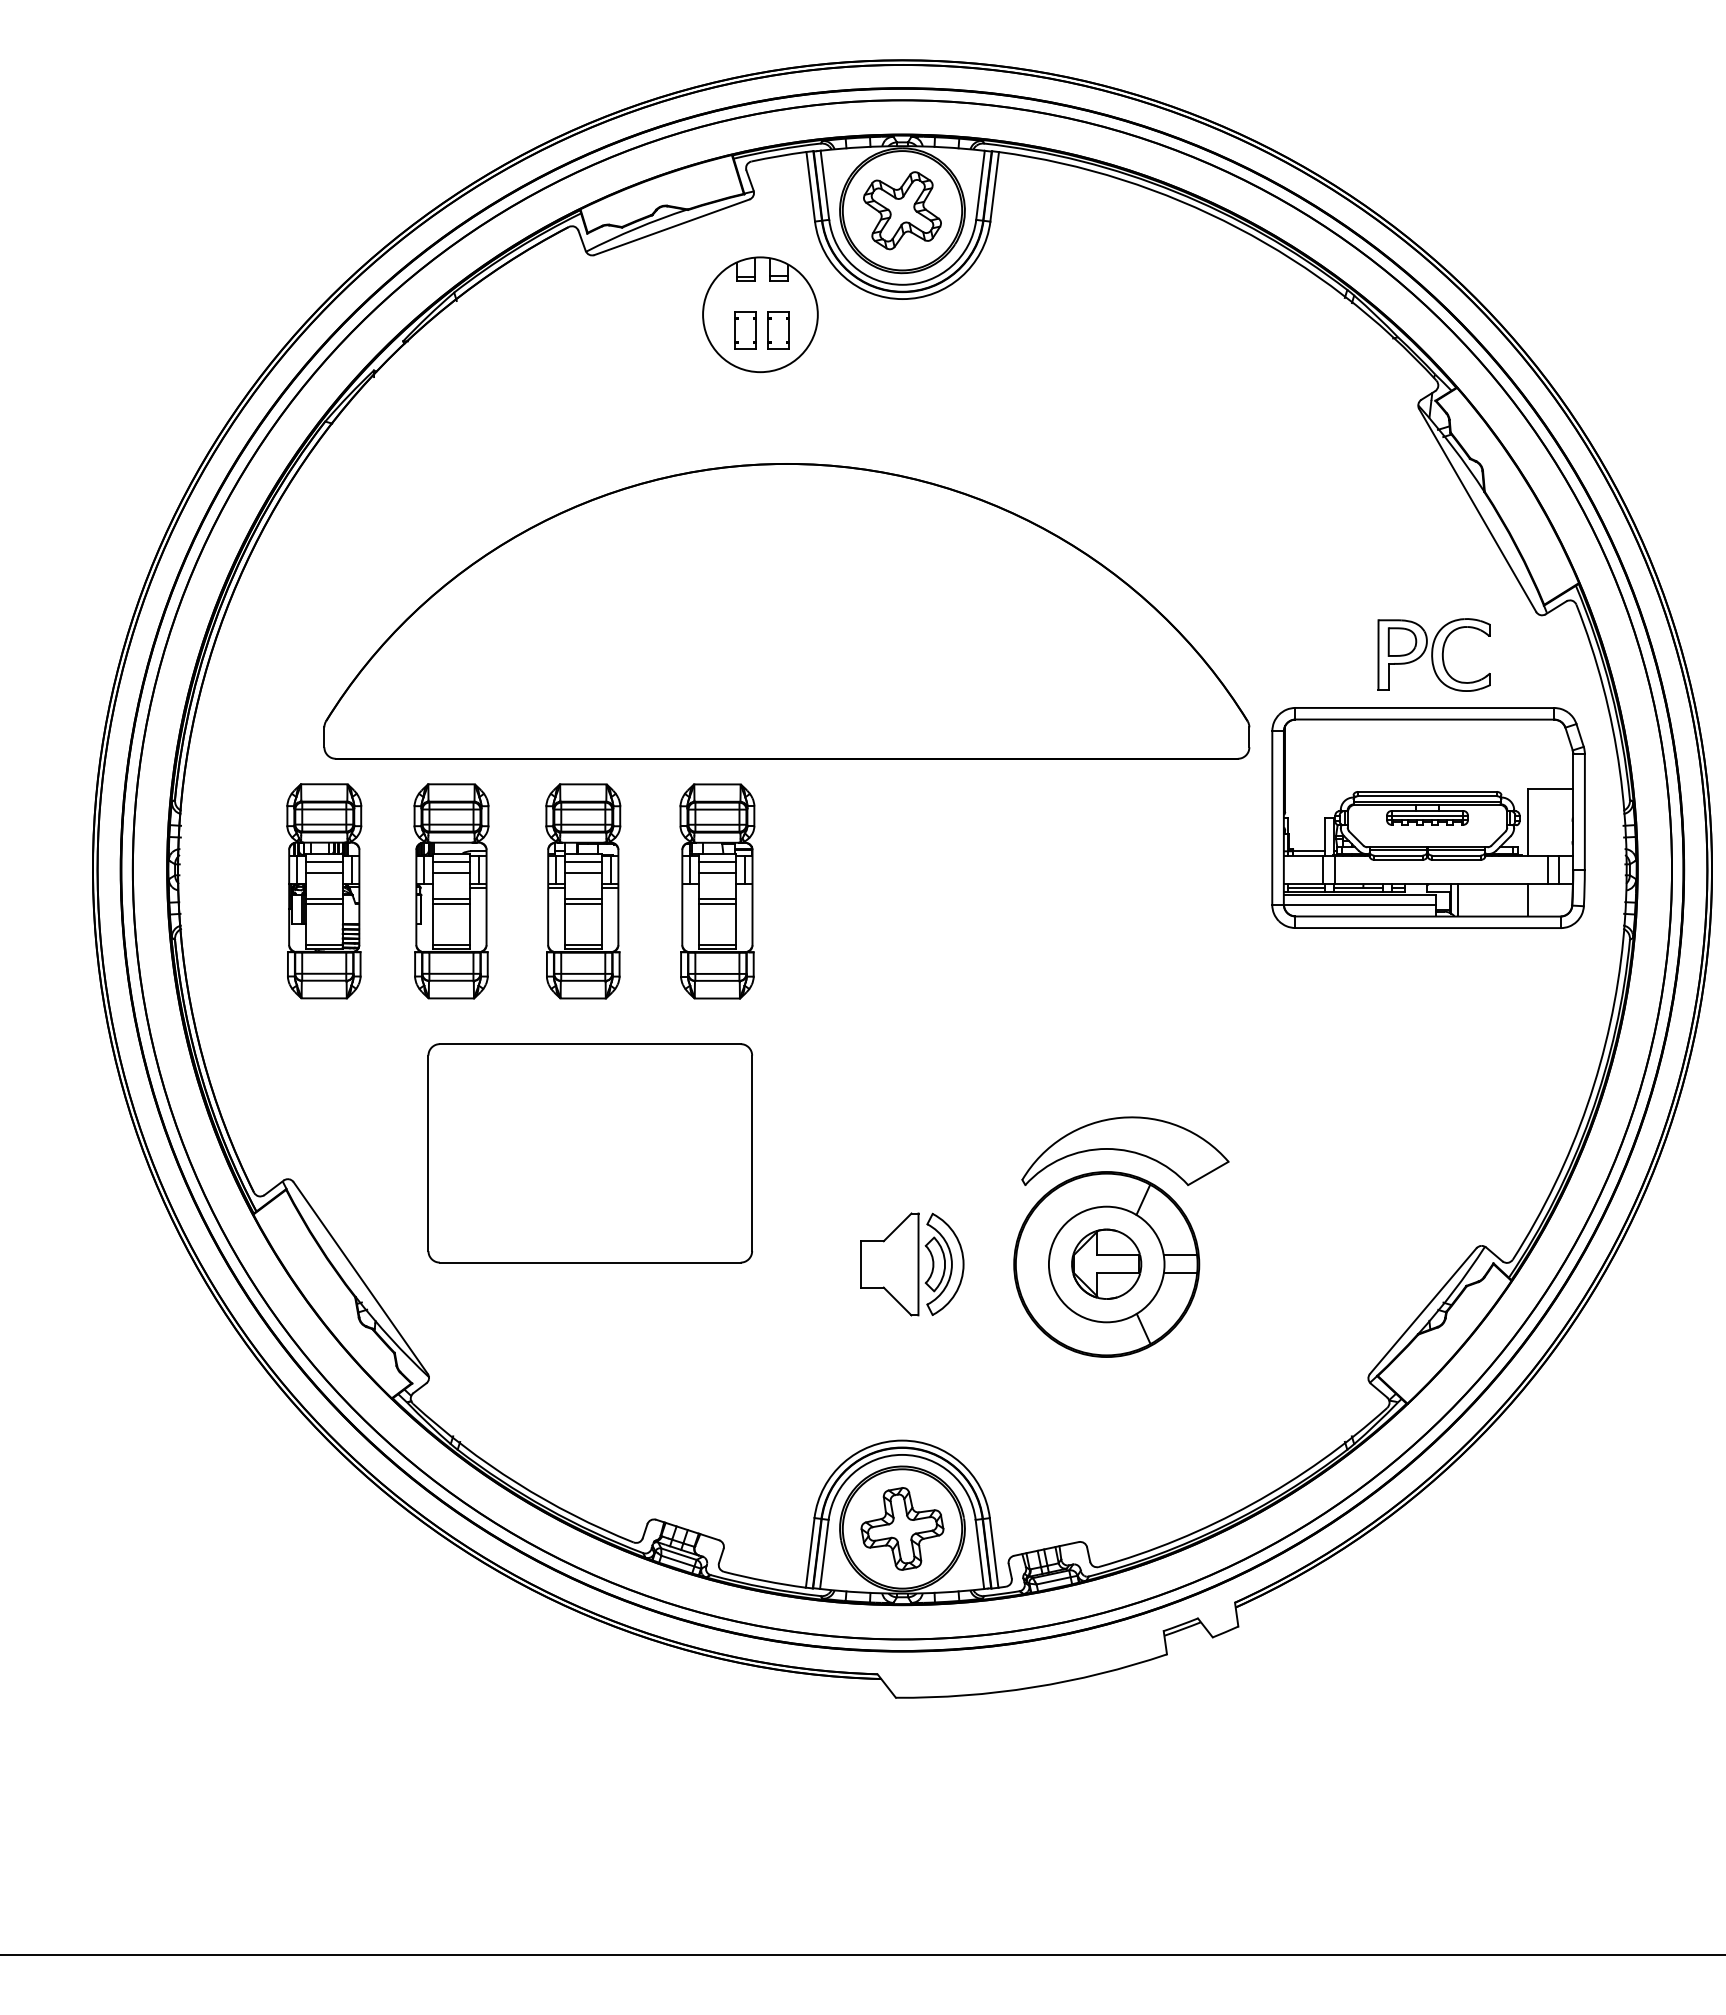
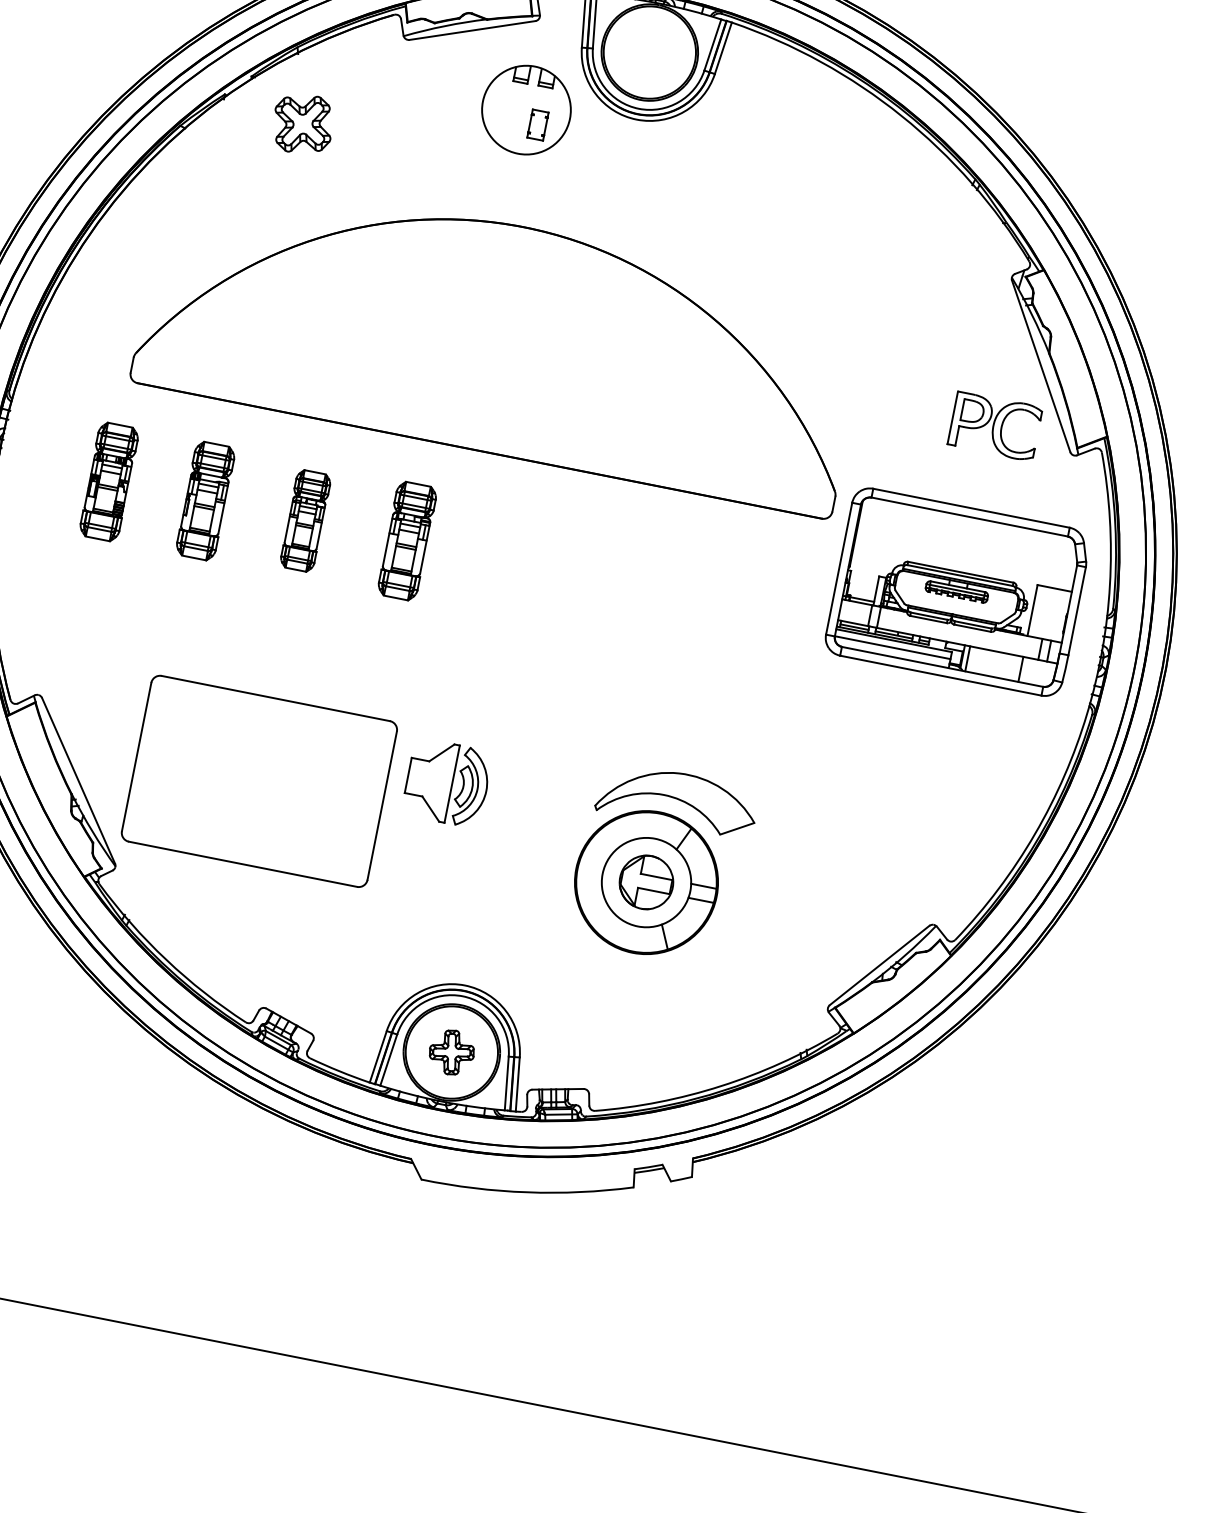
part: (902, 210) -> (303, 124), moved
part: (745, 330) -> (512, 119), removed
part: (1433, 654) -> (994, 425), moved
part: (324, 891) -> (109, 482), size x0.7
part: (451, 891) -> (205, 501), size x0.7
part: (583, 891) -> (305, 521), size x0.6
part: (717, 891) -> (407, 541), size x0.7
part: (589, 1153) -> (258, 781), moved
part: (912, 1264) -> (447, 783), moved
part: (902, 1528) -> (451, 1052), size x0.7

